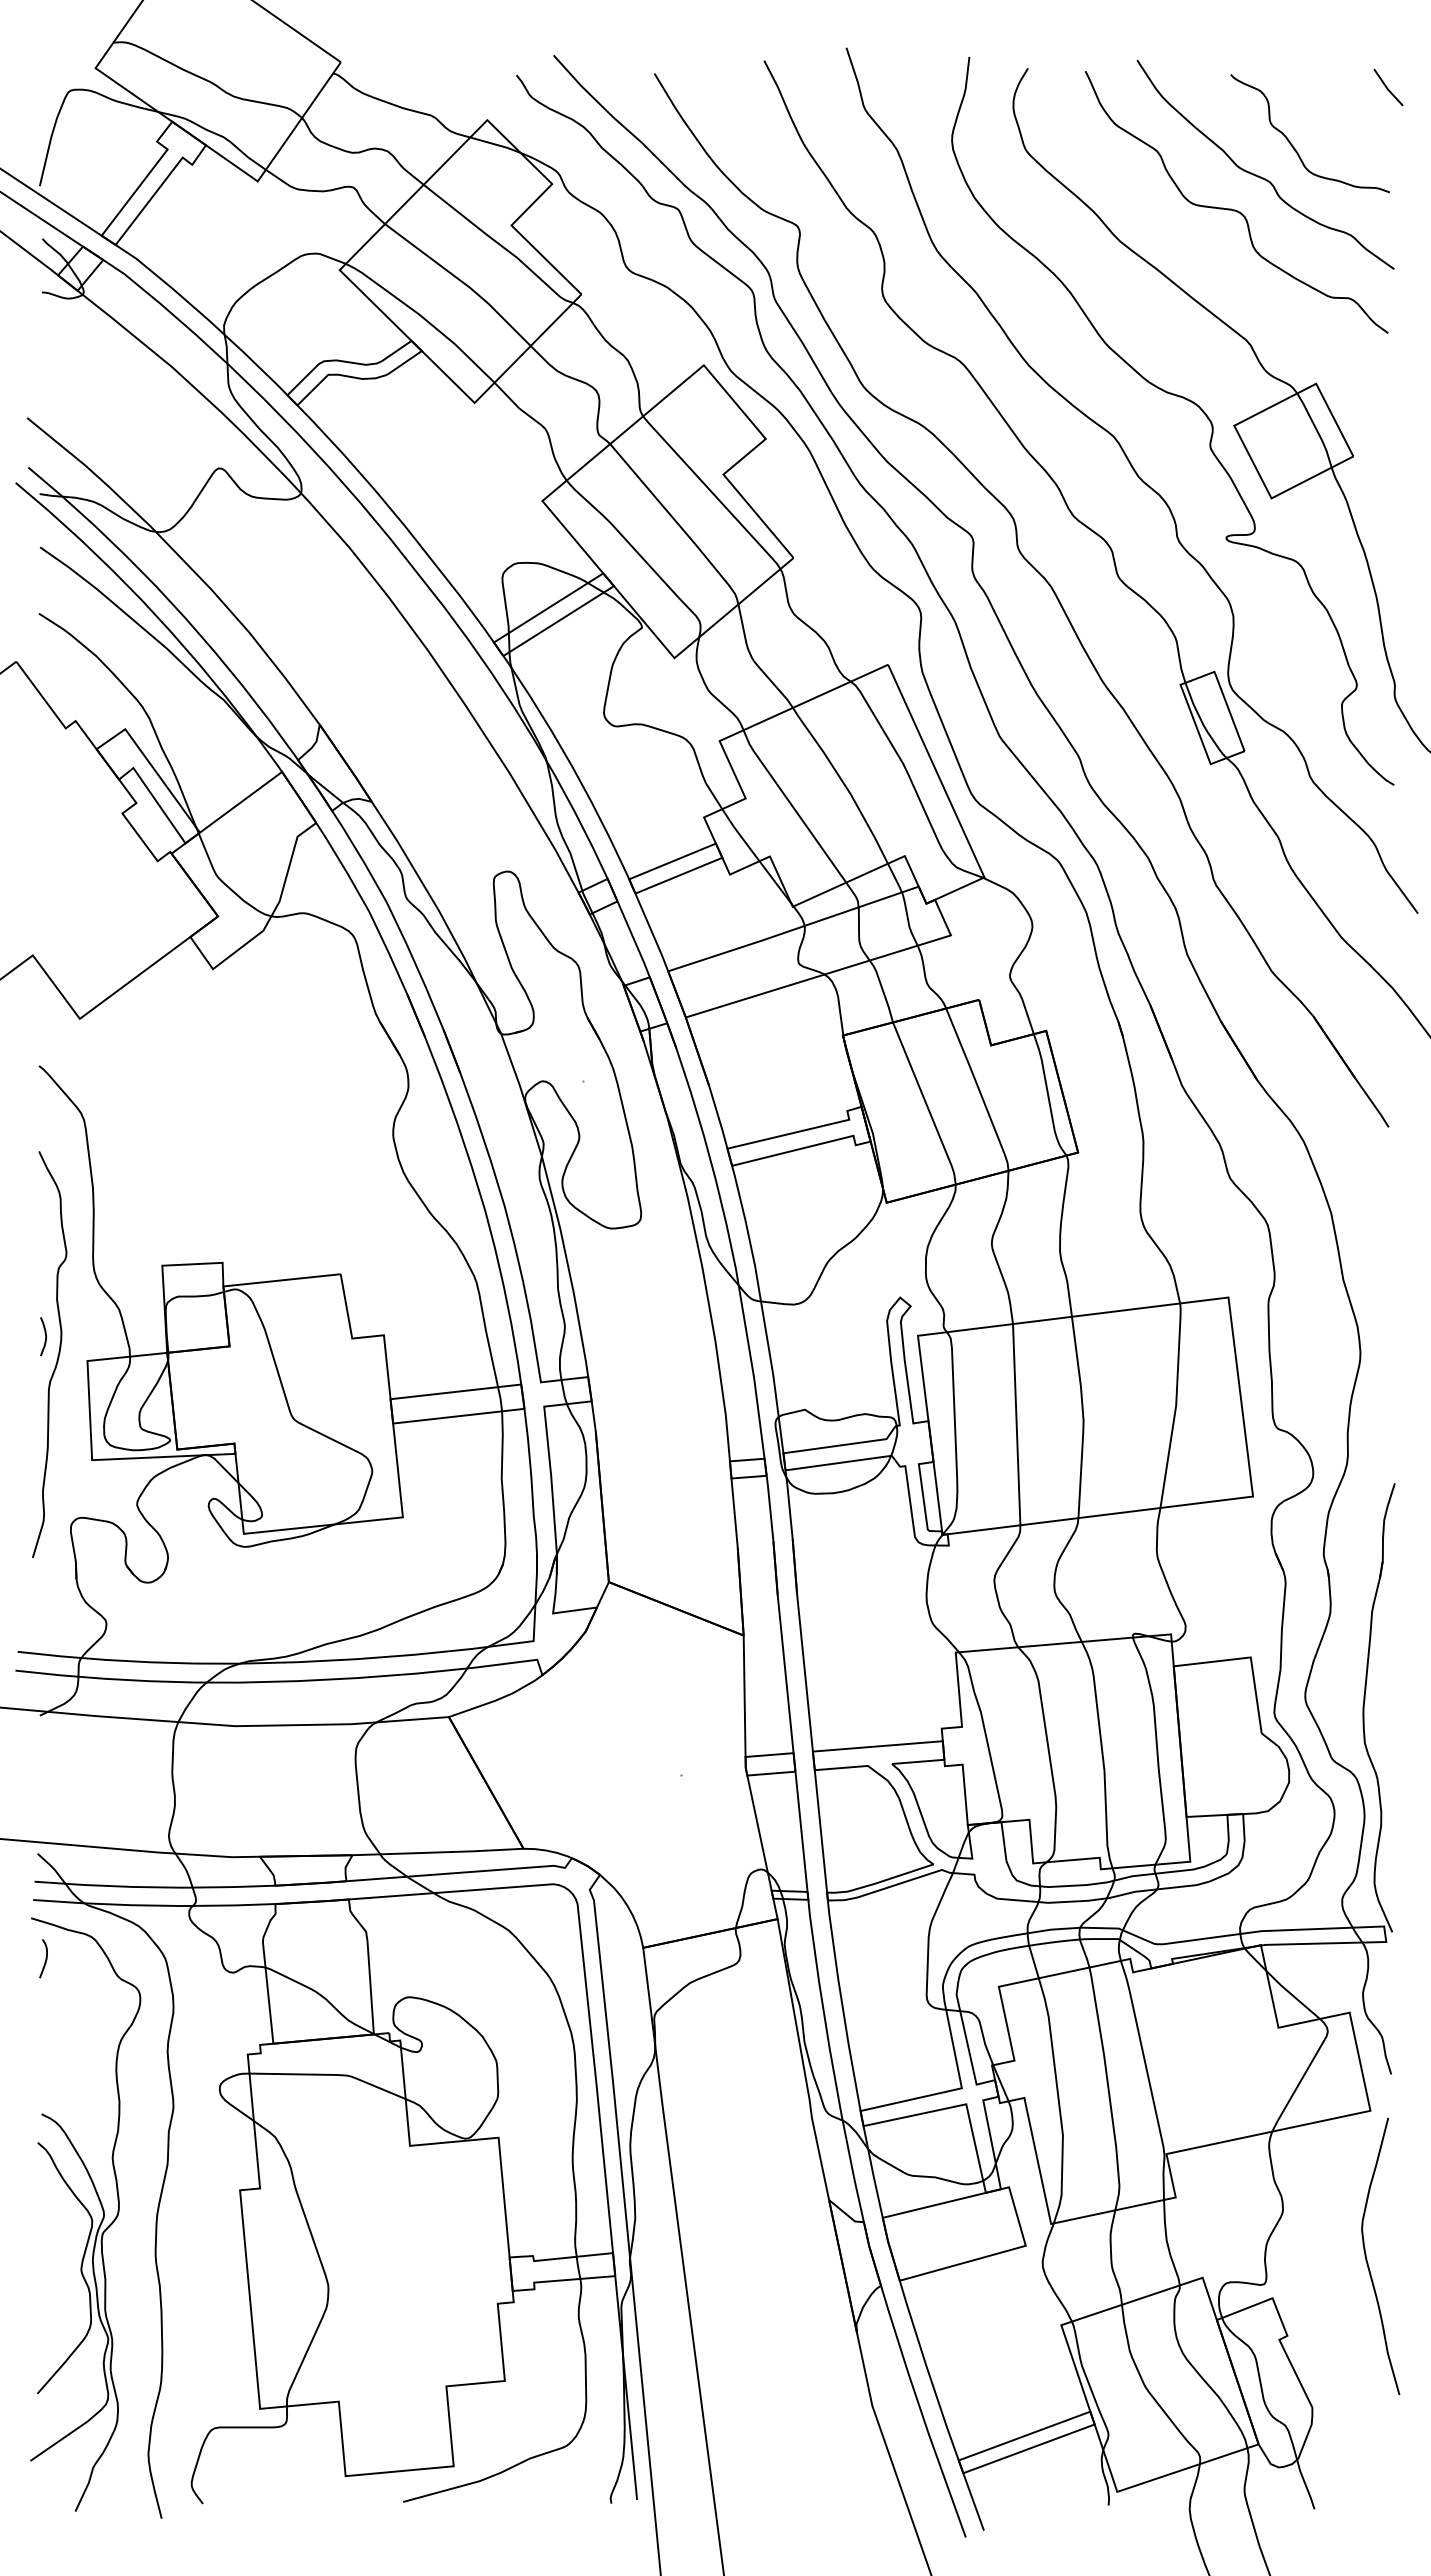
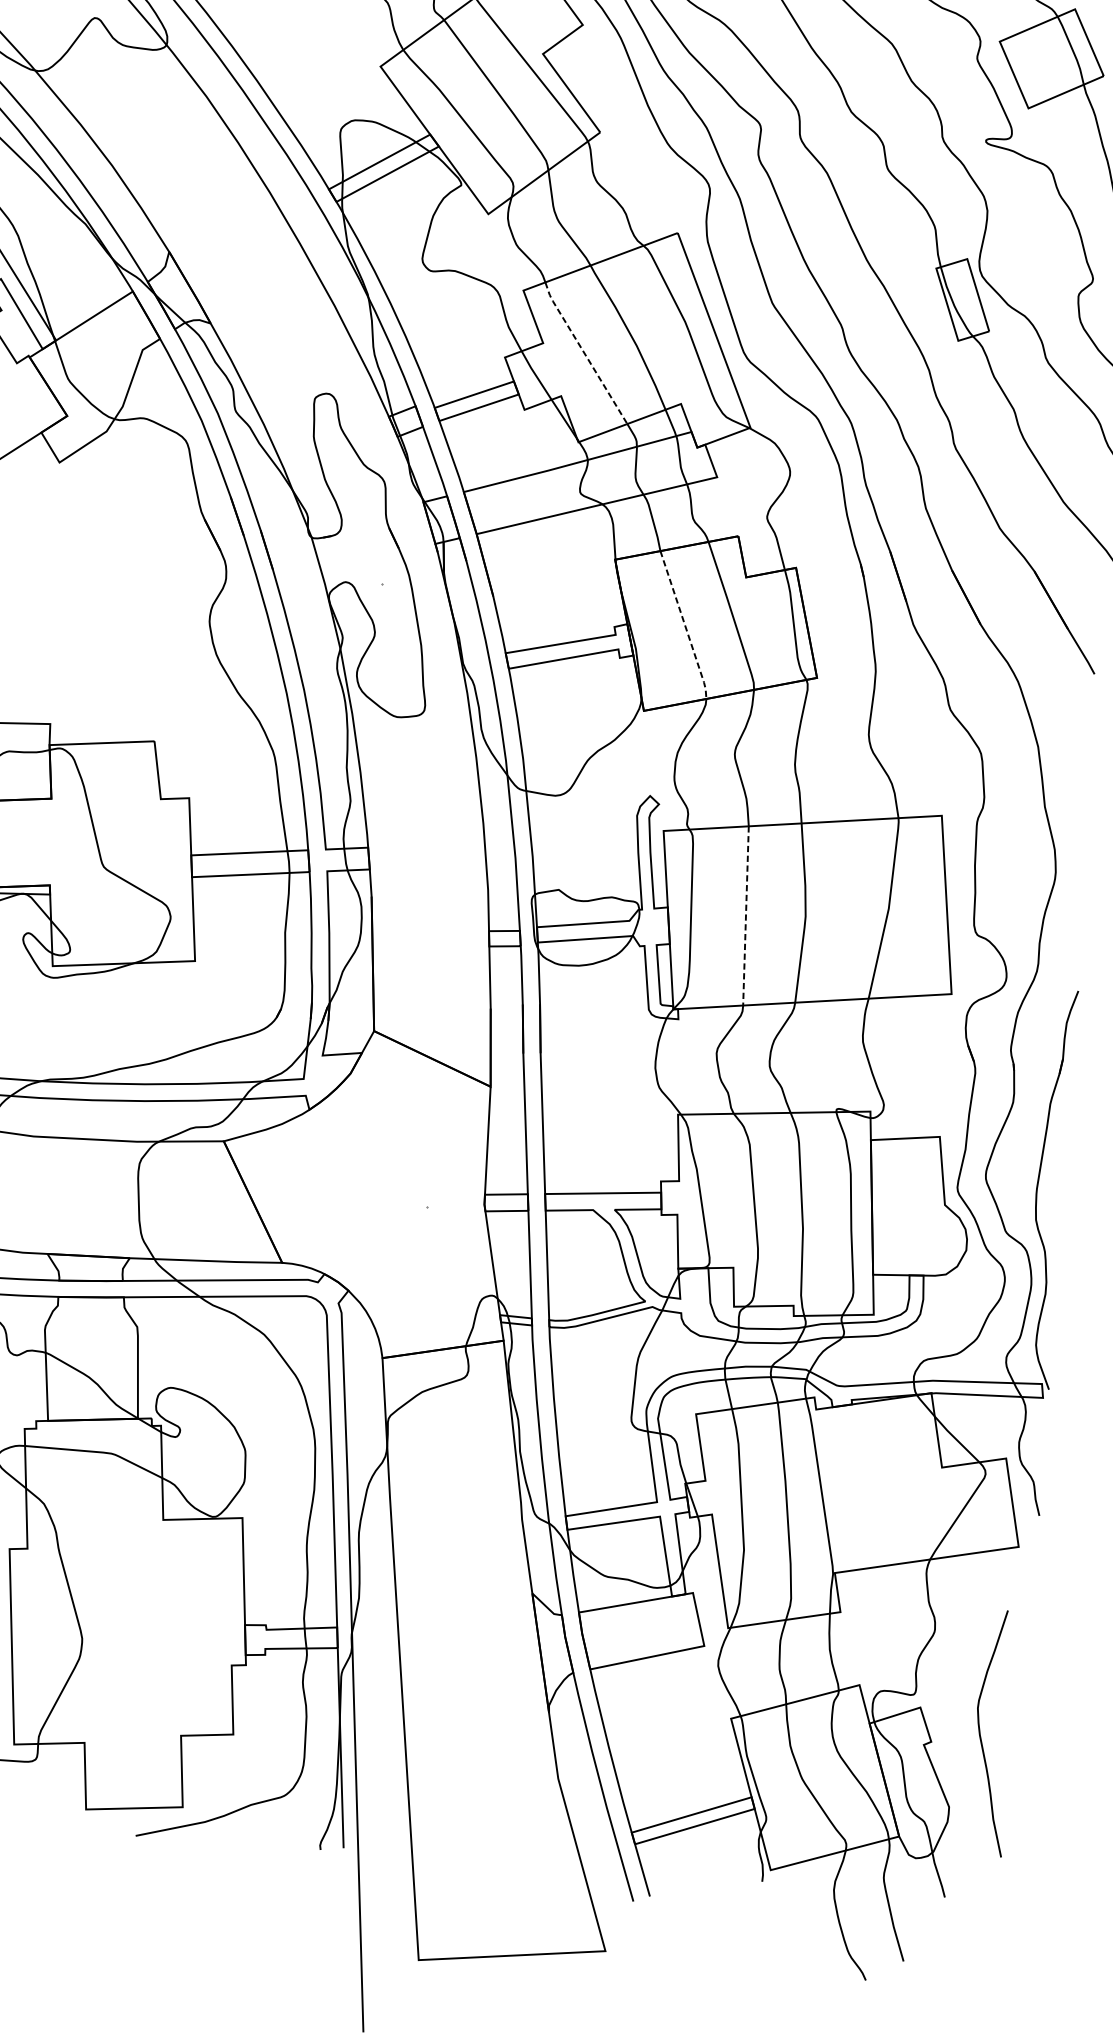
line: (792, 806) -> (584, 353), solid -> dashed
line: (926, 1104) -> (685, 626), solid -> dashed
line: (1016, 1424) -> (745, 915), solid -> dashed
curve: (1367, 2259) -> (980, 1735), moved

